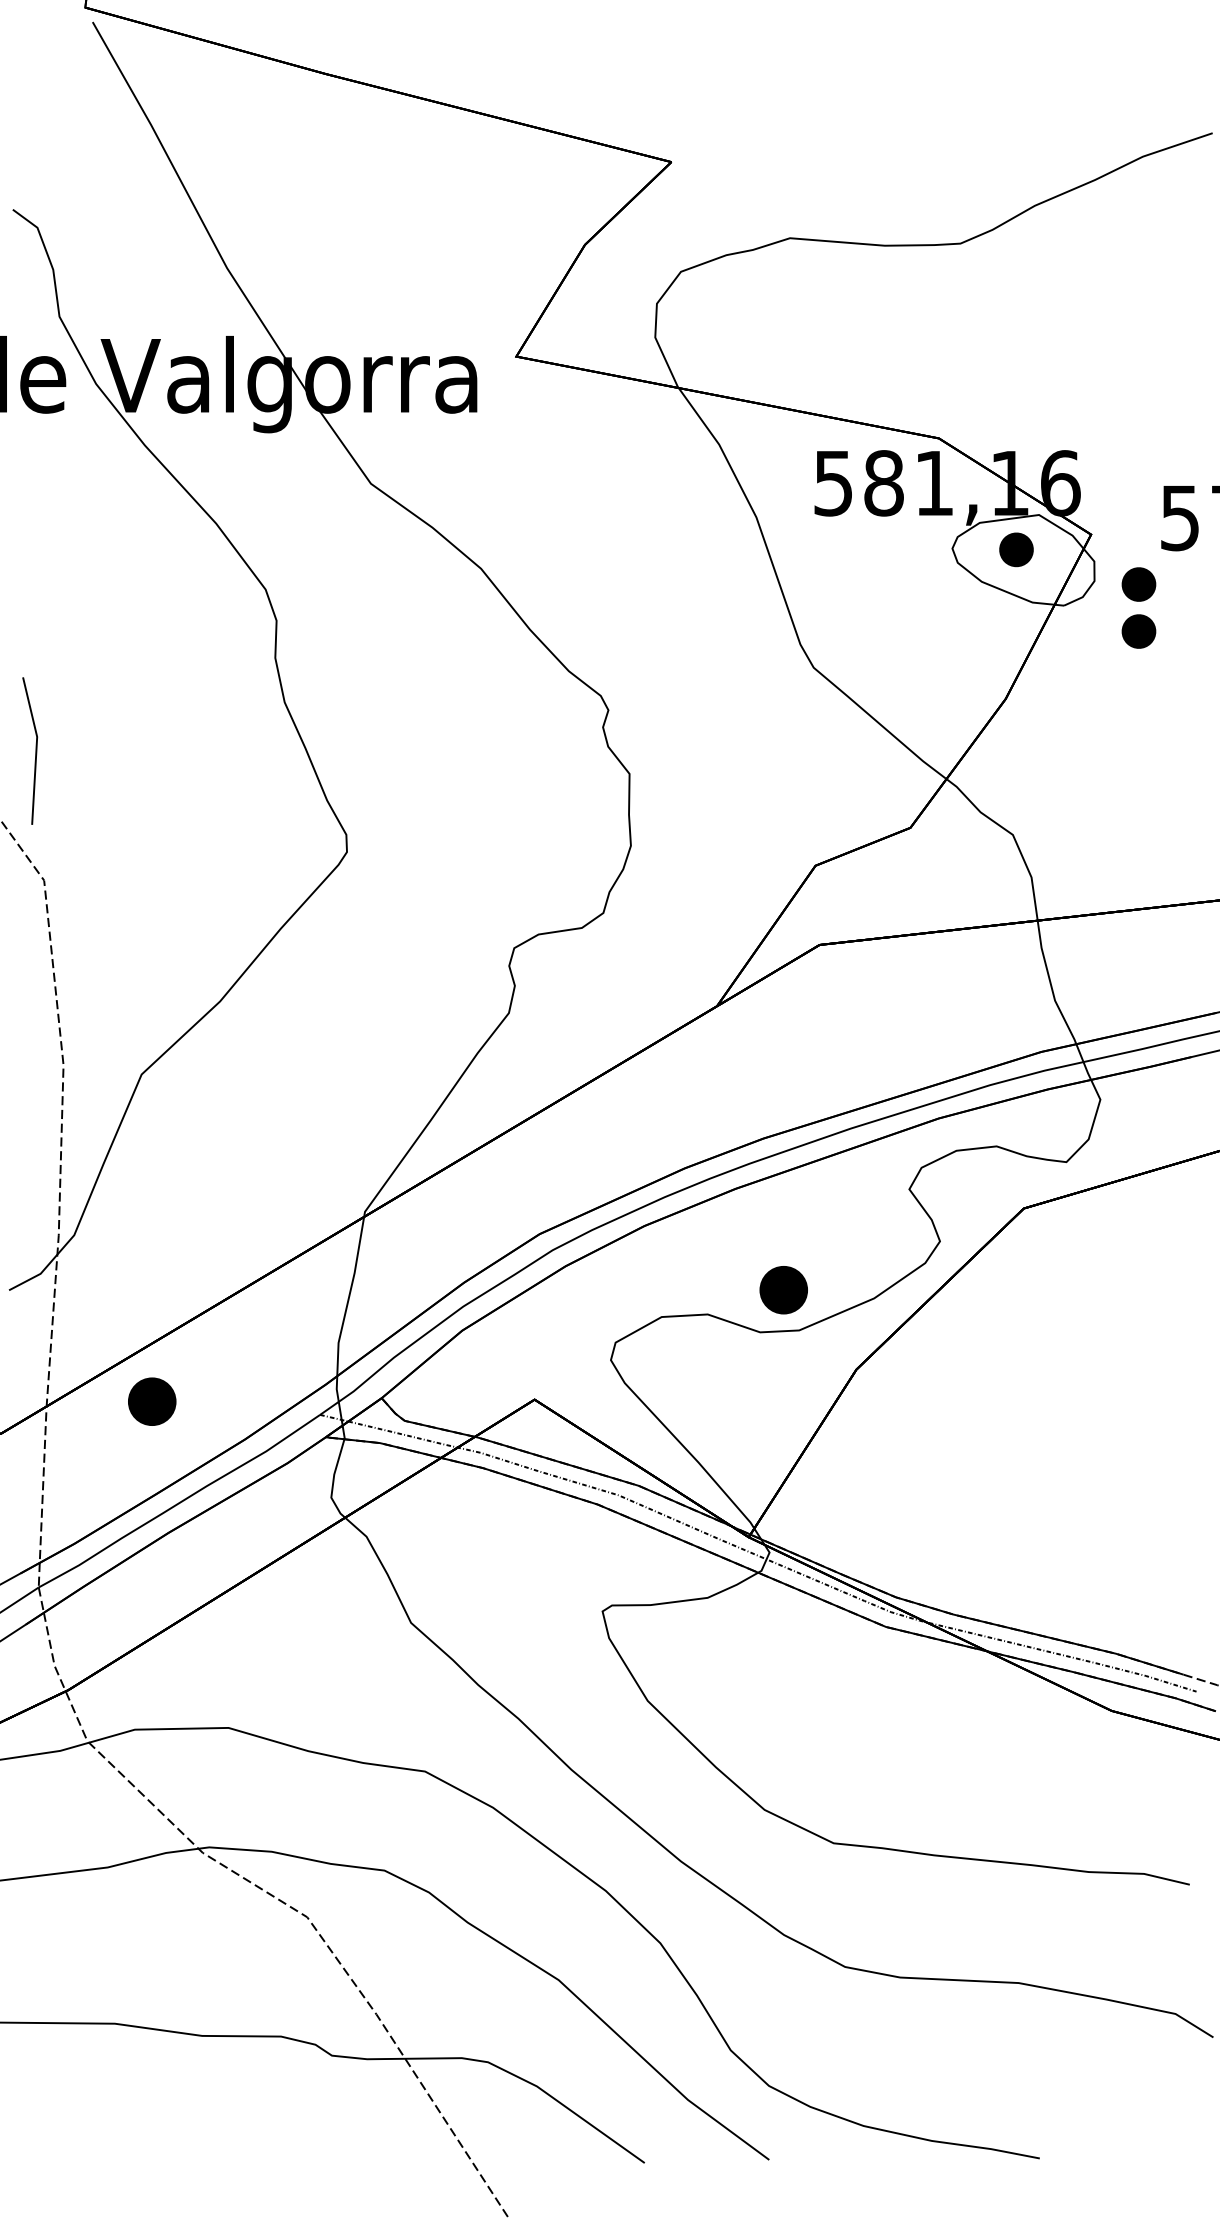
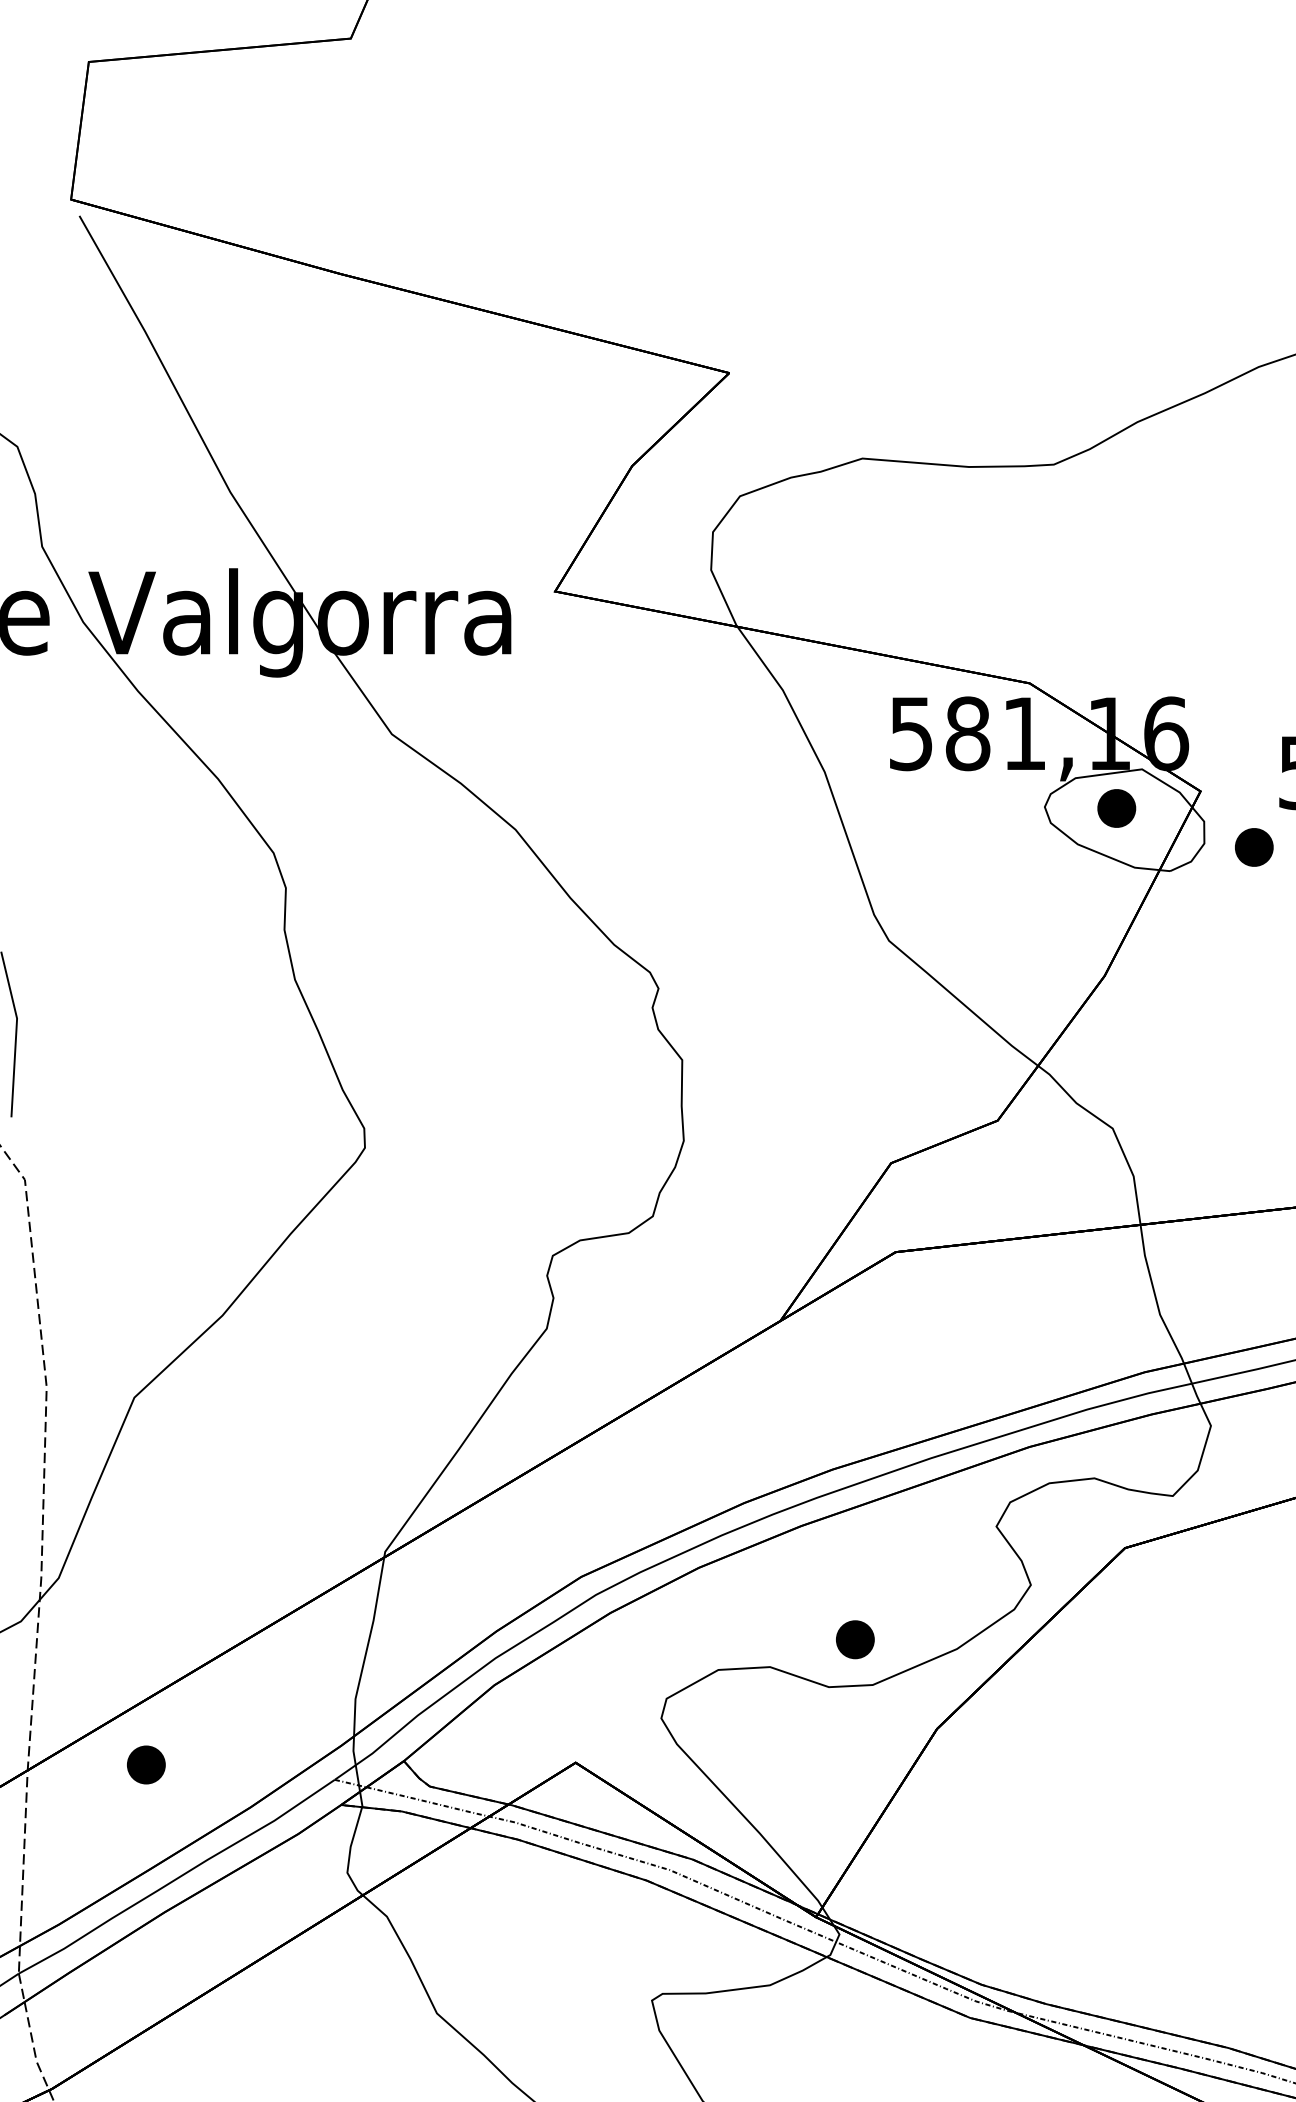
part: (1138, 631) -> (1253, 900), removed
part: (783, 1289) -> (855, 1639), size x0.71
part: (152, 1401) -> (146, 1764), size x0.71

